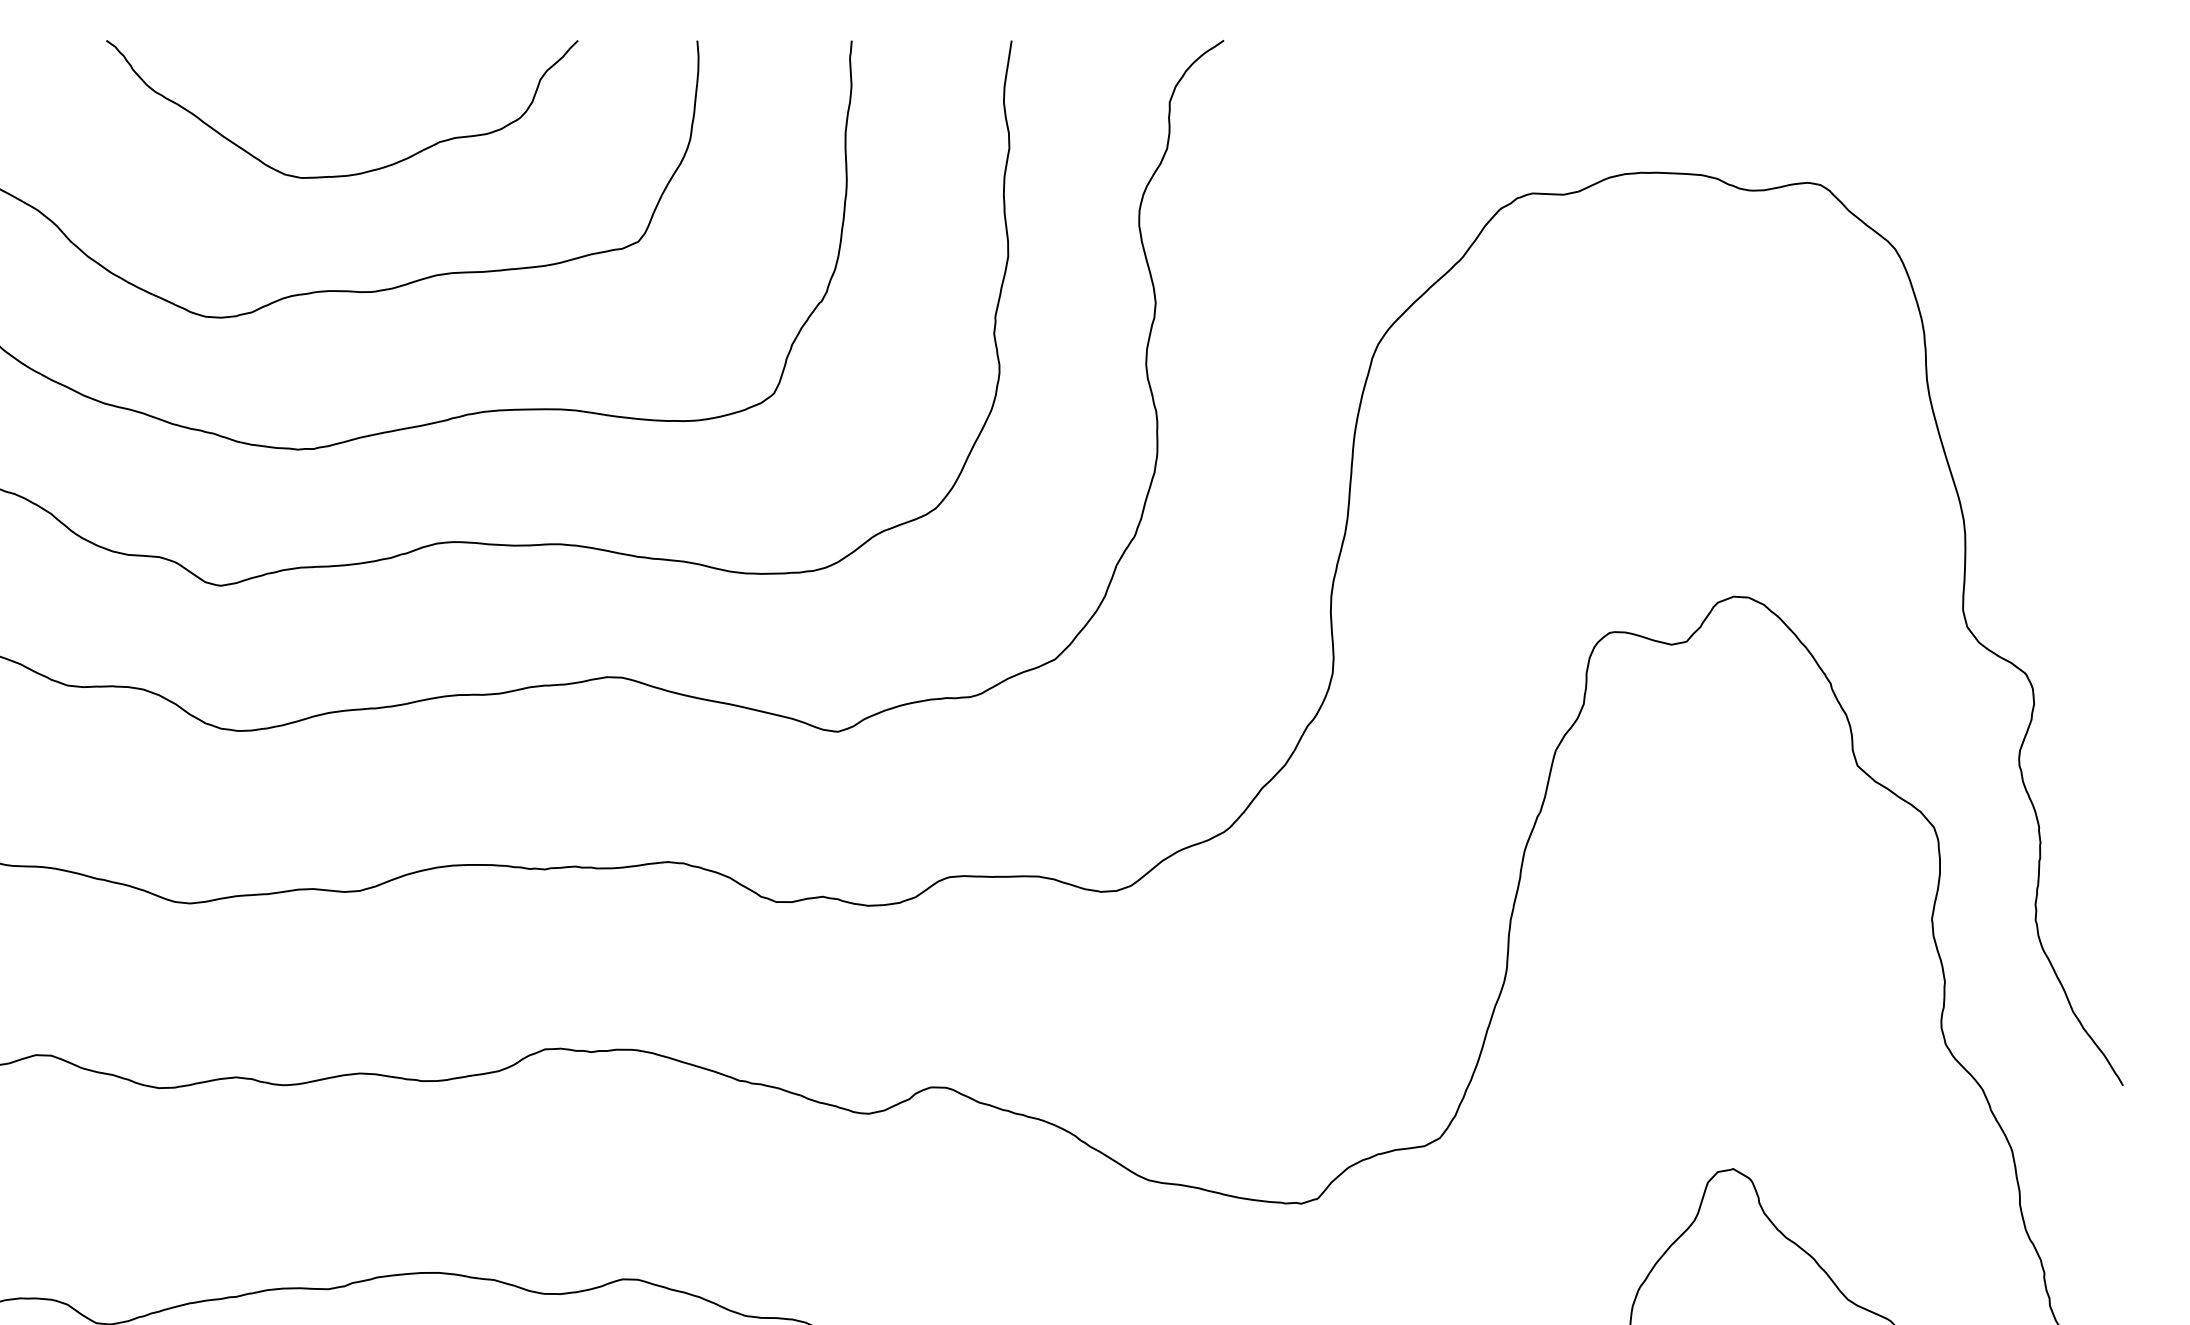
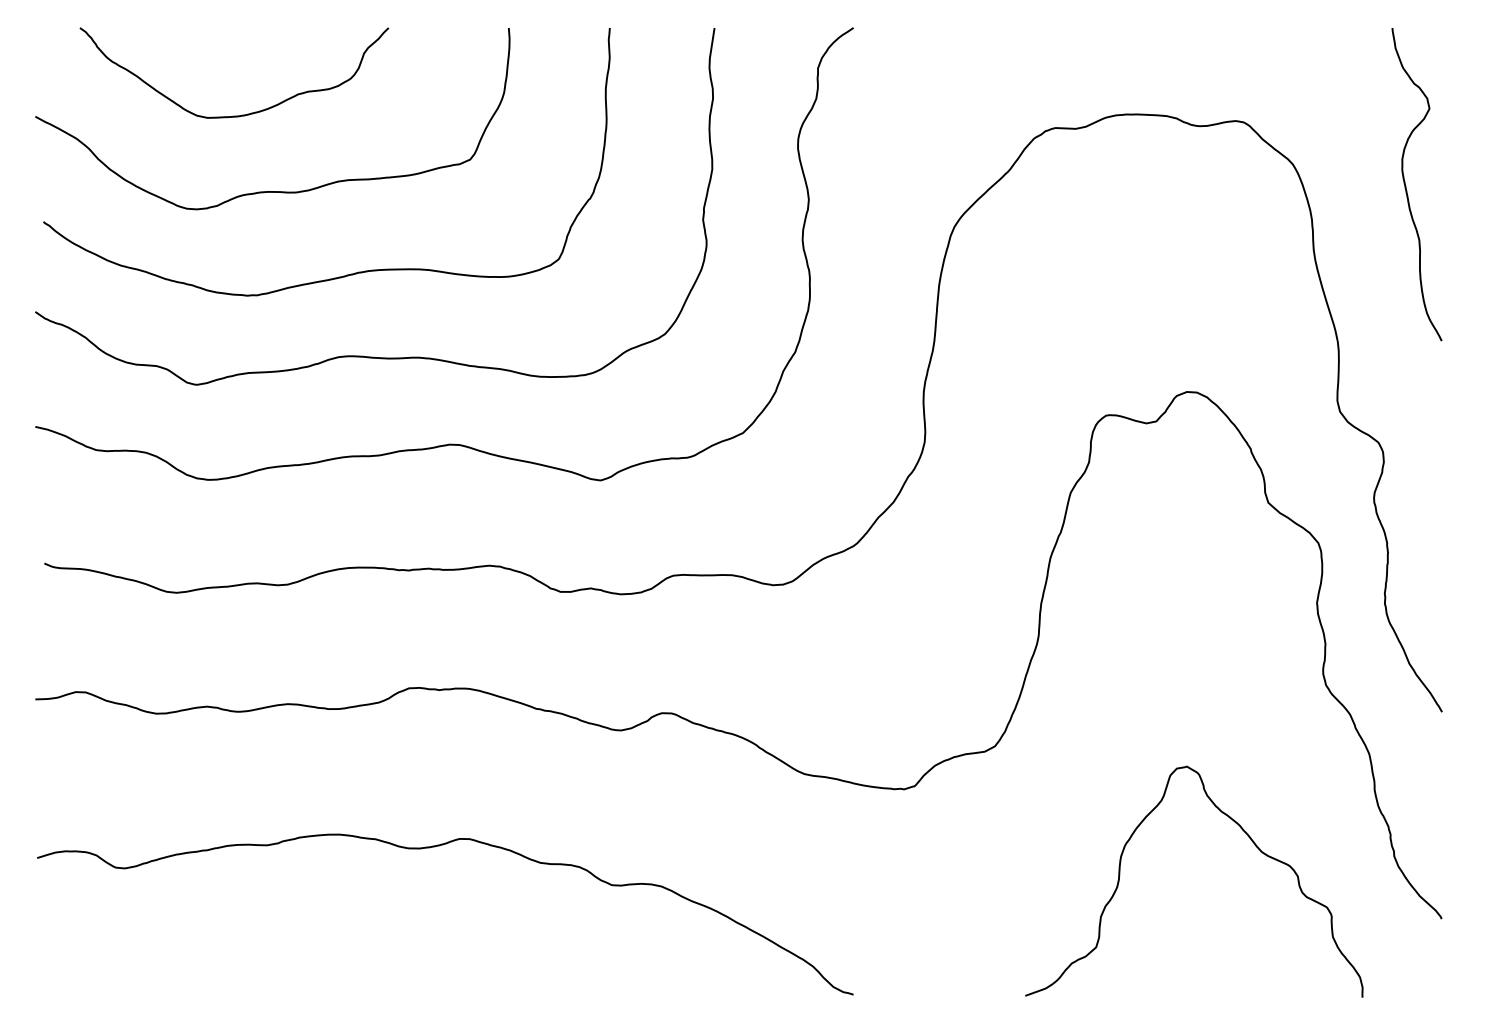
curve: (354, 172) -> (242, 114), moved
curve: (2068, 281) -> (1406, 185), added

